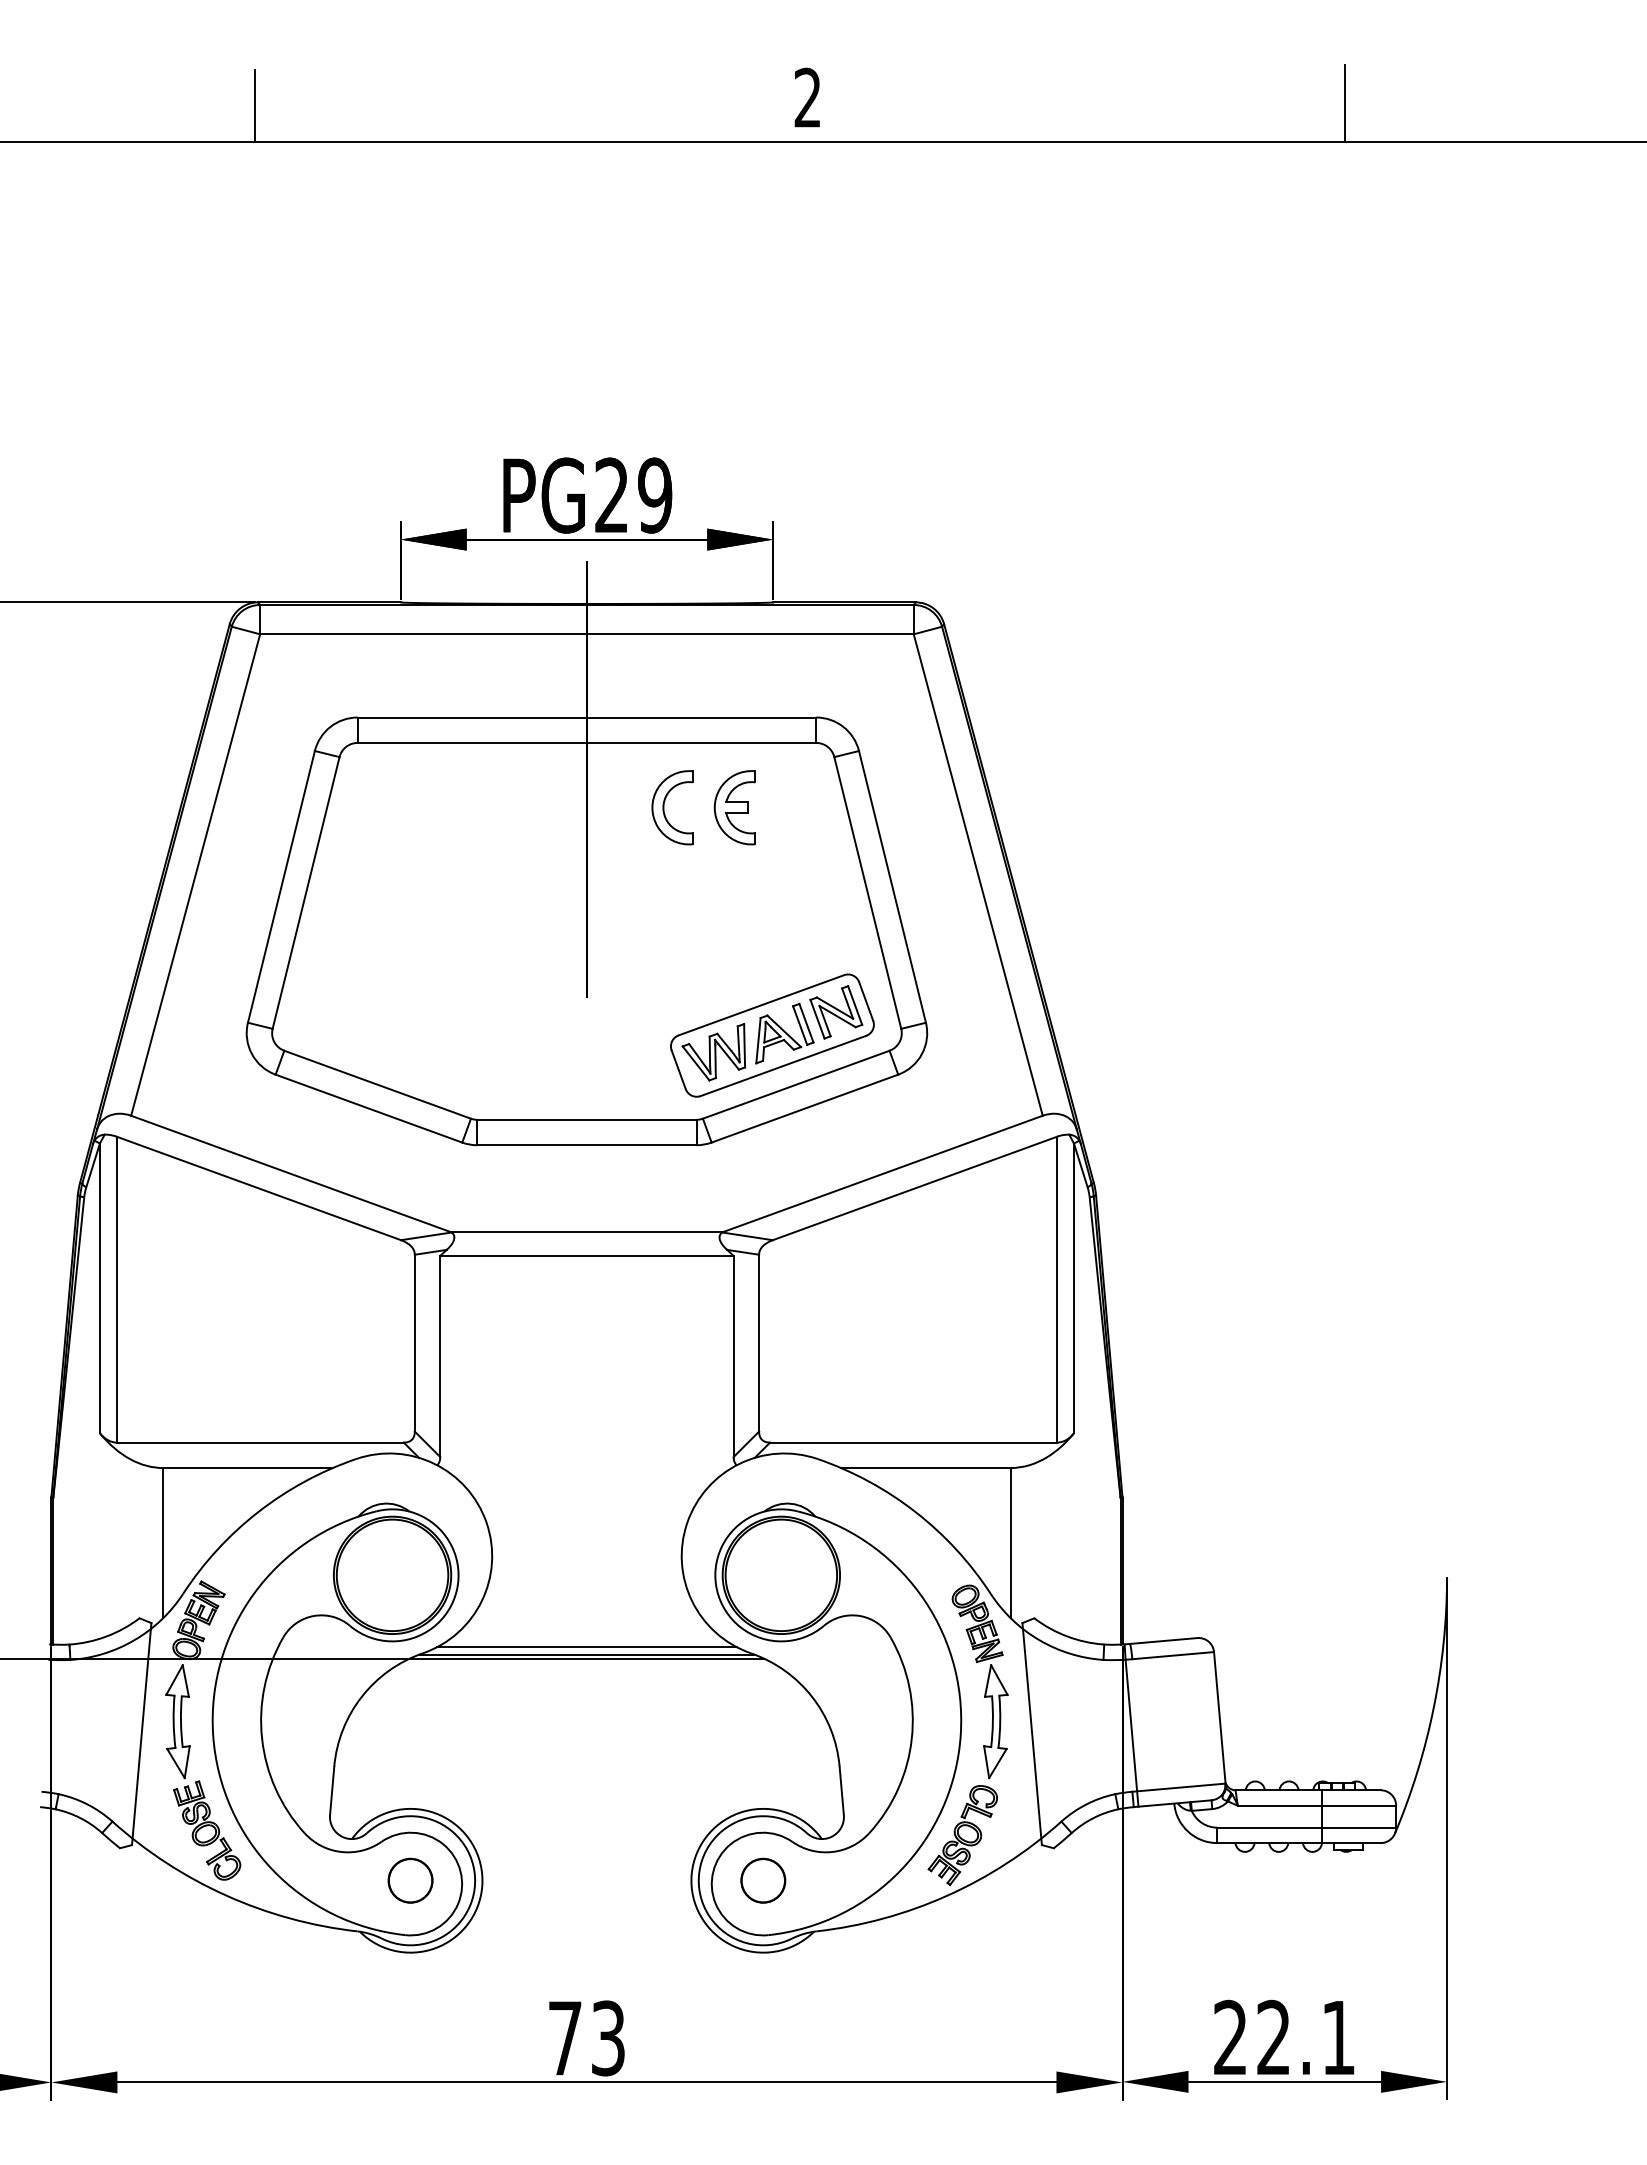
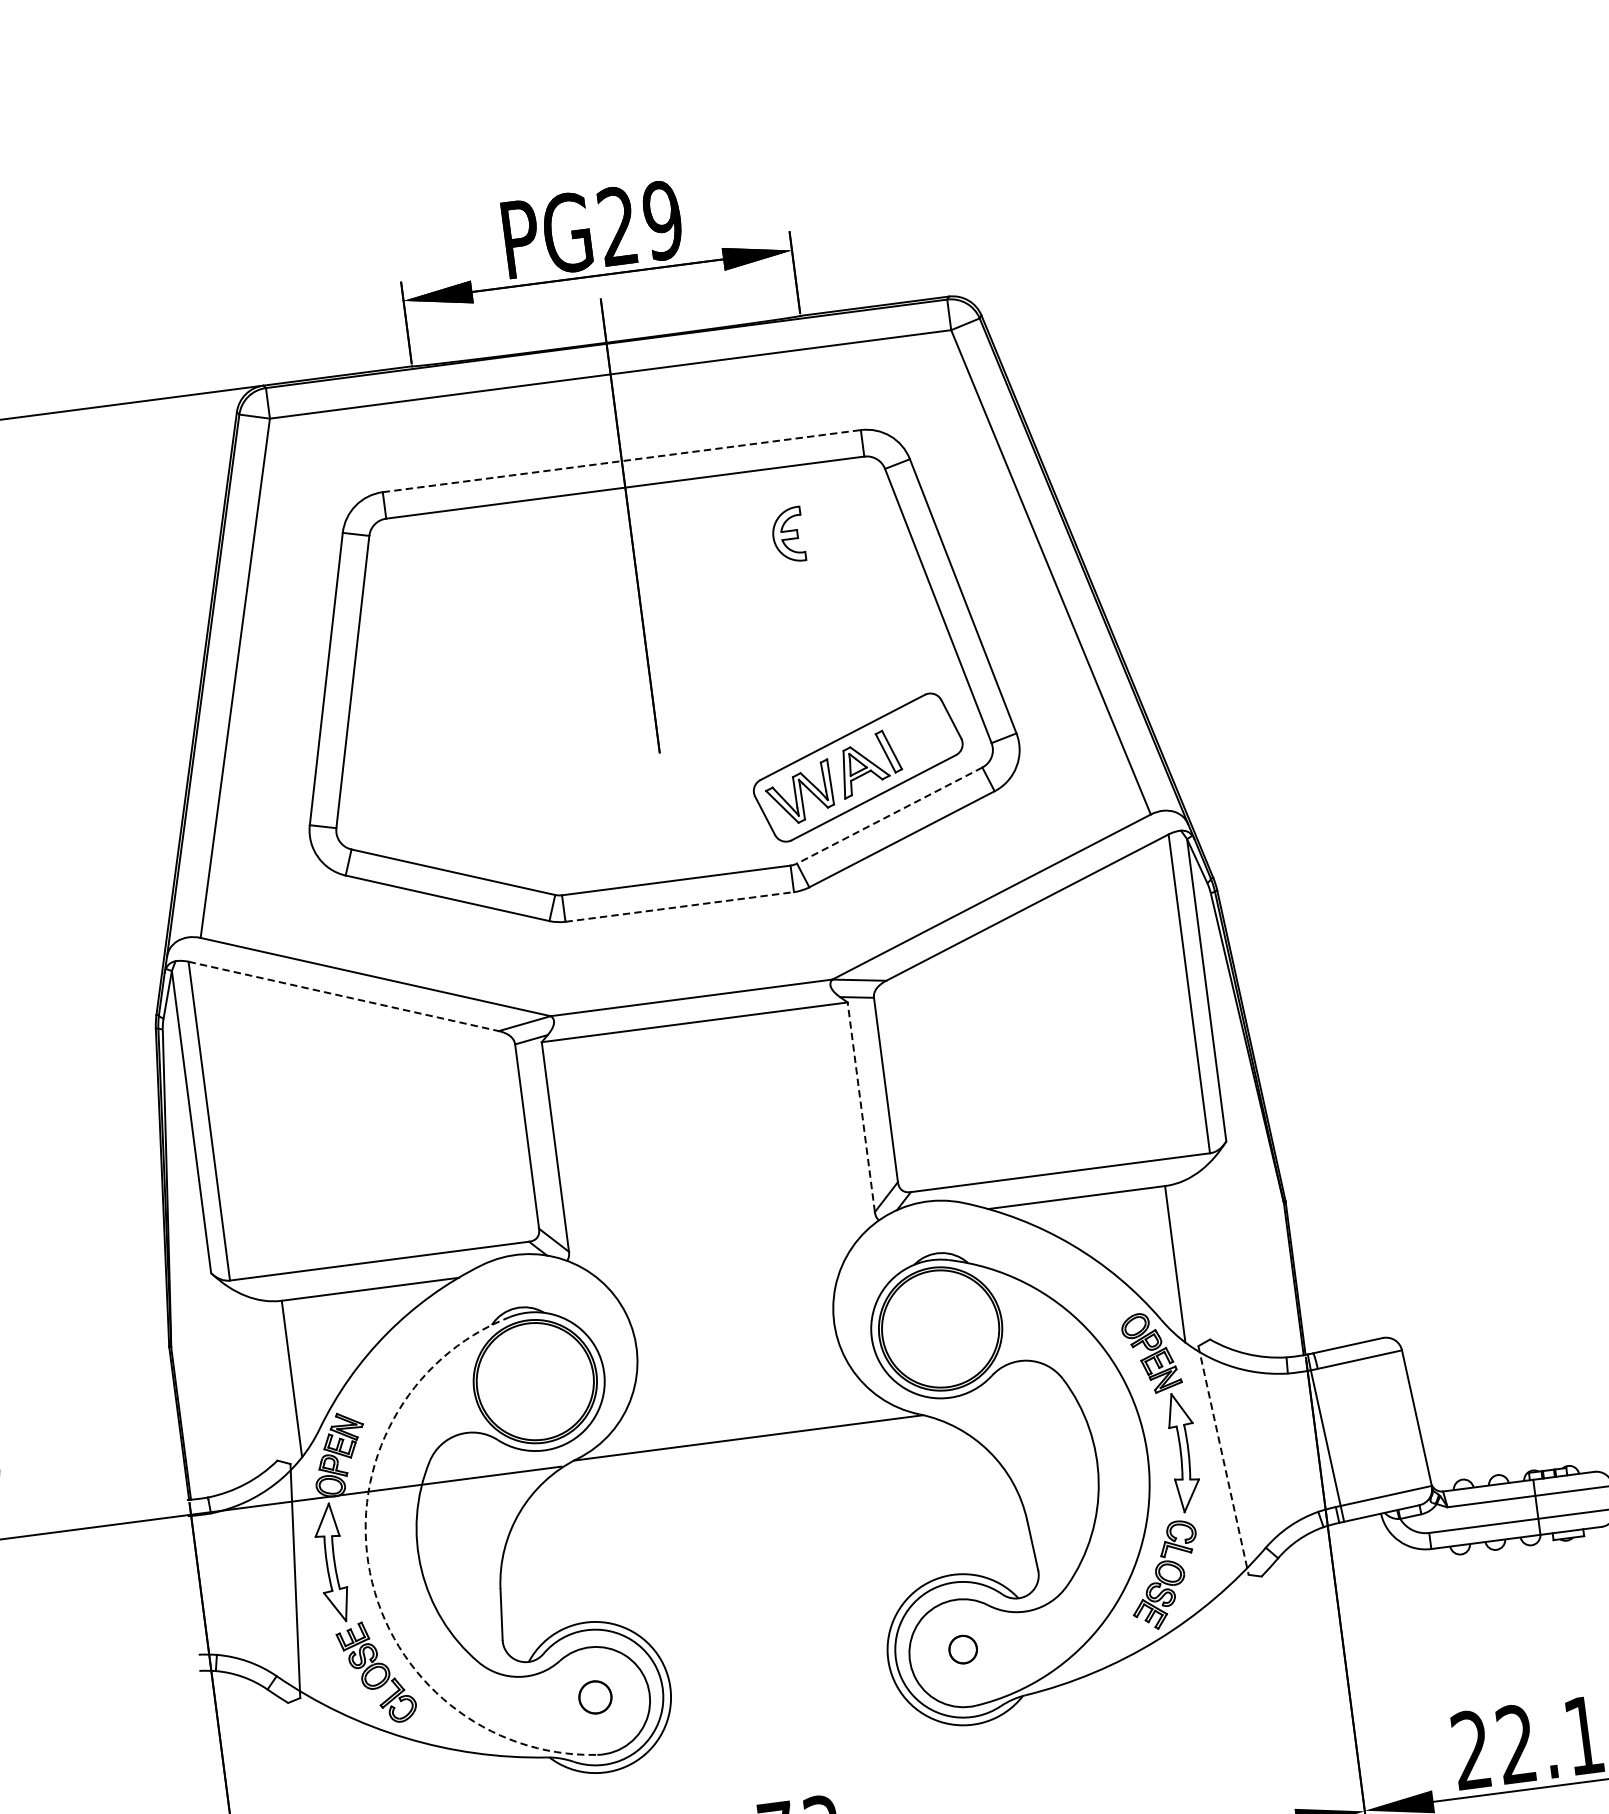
line: (587, 717) -> (622, 461), solid -> dashed
part: (664, 807) -> (714, 544), removed
part: (734, 807) -> (787, 534), size x0.7
part: (836, 1012) -> (921, 734), removed
line: (795, 1084) -> (888, 815), solid -> dashed
line: (586, 1145) -> (679, 907), solid -> dashed
line: (259, 1188) -> (344, 996), solid -> dashed
line: (733, 1356) -> (861, 1107), solid -> dashed
line: (586, 1647) -> (747, 1430), removed
line: (586, 1658) -> (748, 1442), removed
line: (1032, 1734) -> (1223, 1460), solid -> dashed
arc: (213, 1735) -> (370, 1572), solid -> dashed
circle: (410, 1880) -> (595, 1697), size x0.7
circle: (763, 1880) -> (963, 1649), size x0.6

